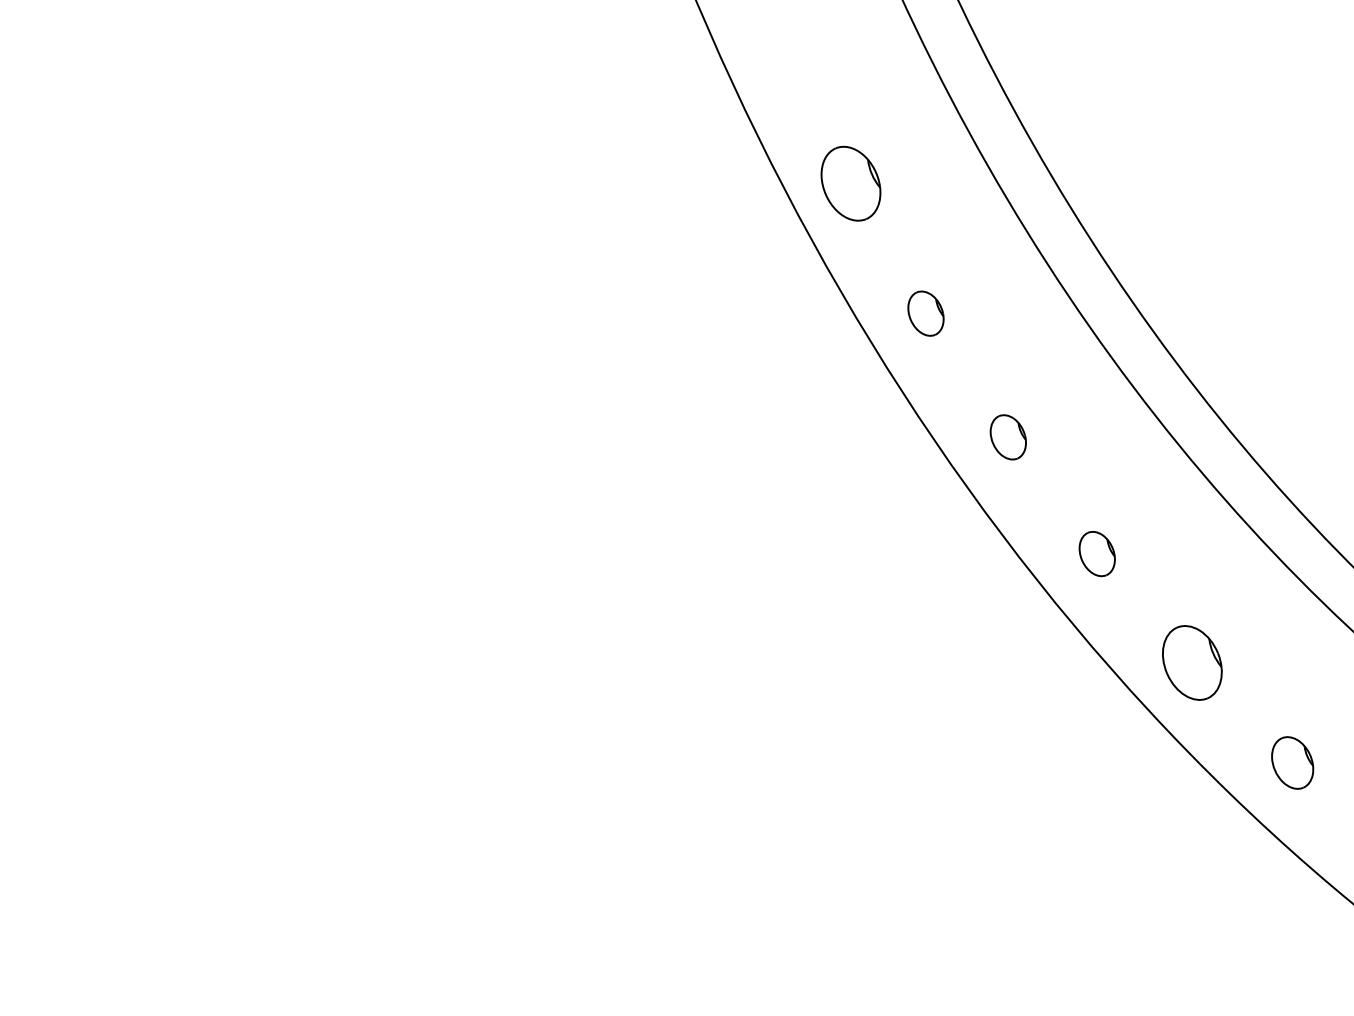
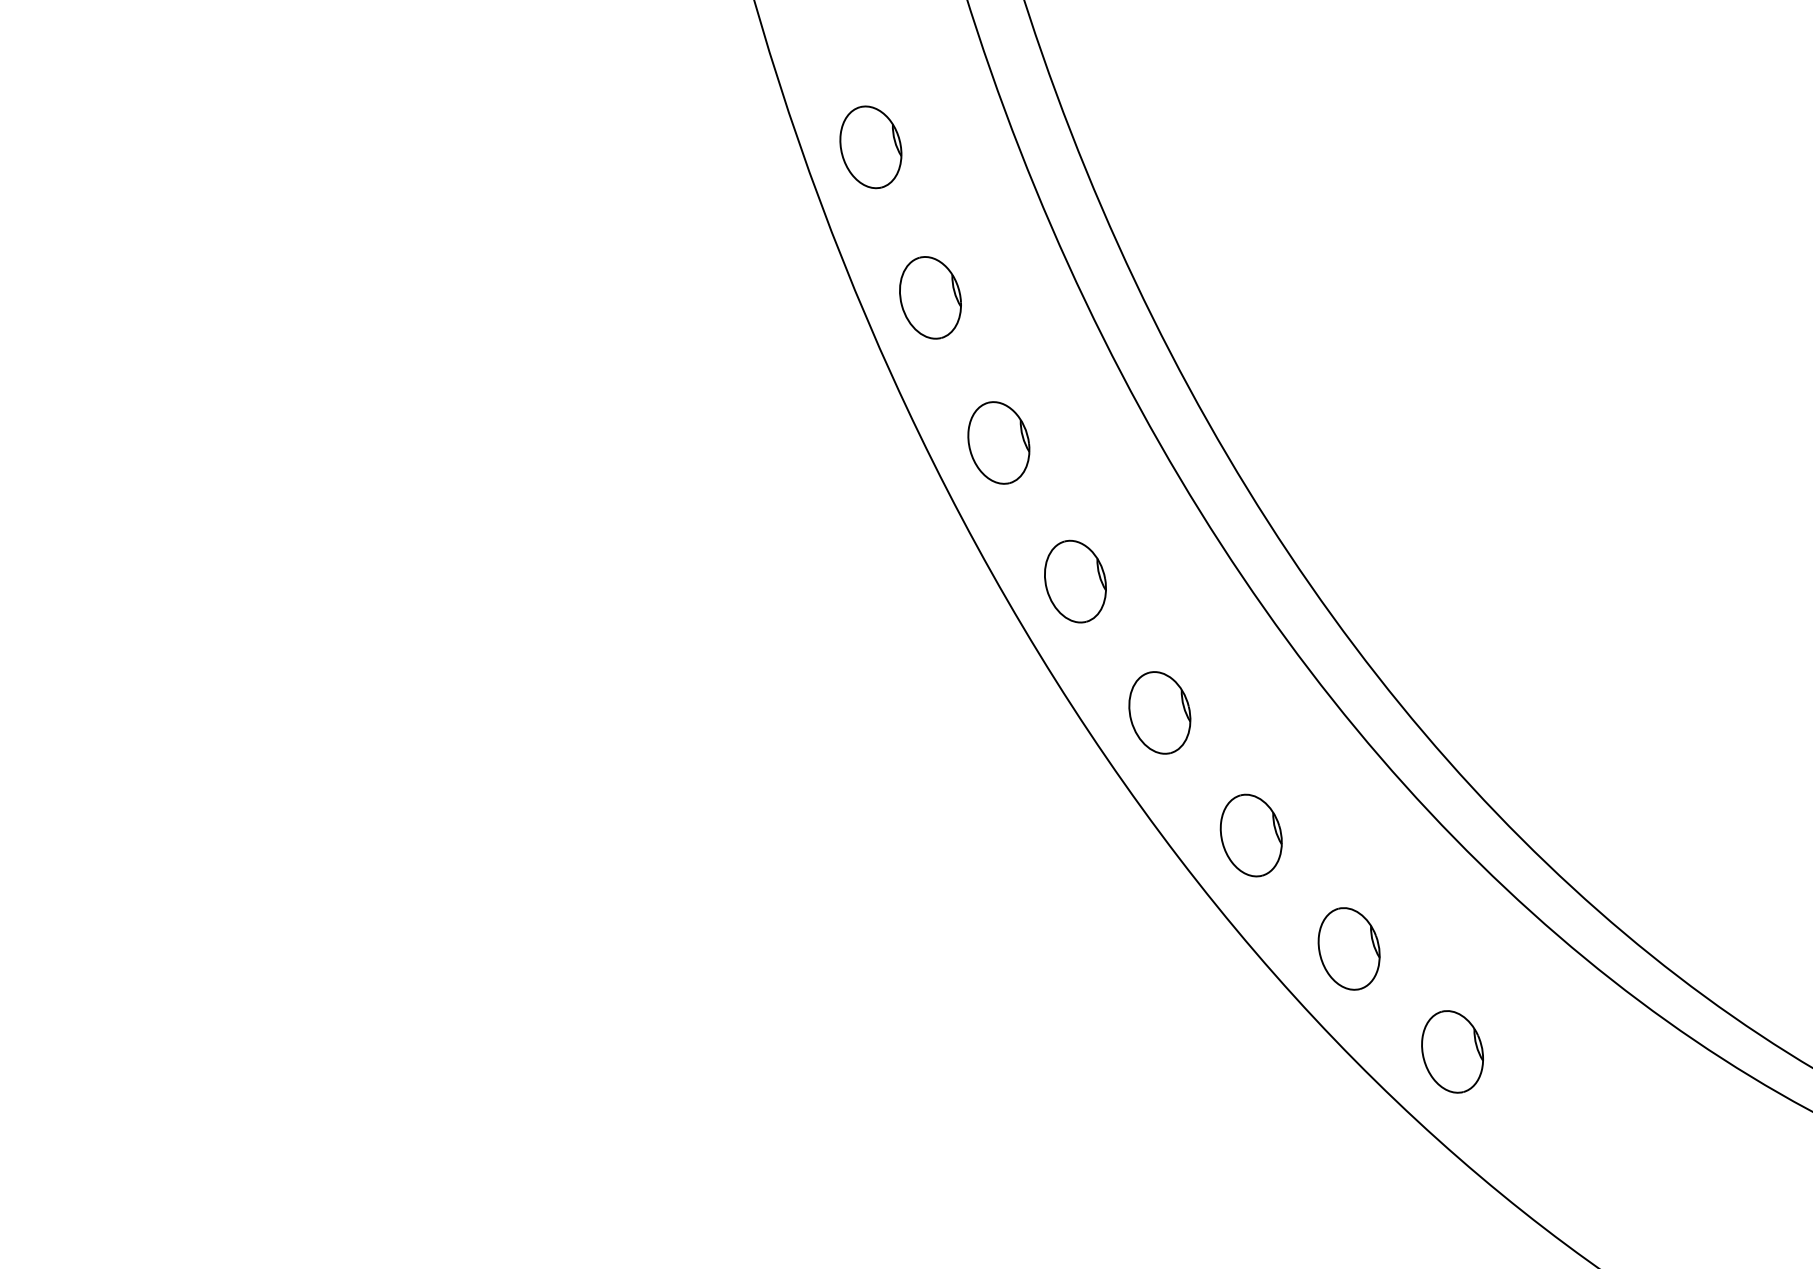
part: (925, 313) -> (930, 297), size x1.67
part: (1007, 436) -> (998, 442), size x1.67
part: (1097, 553) -> (1075, 581), size x1.67
part: (1292, 763) -> (1250, 835), size x1.43

